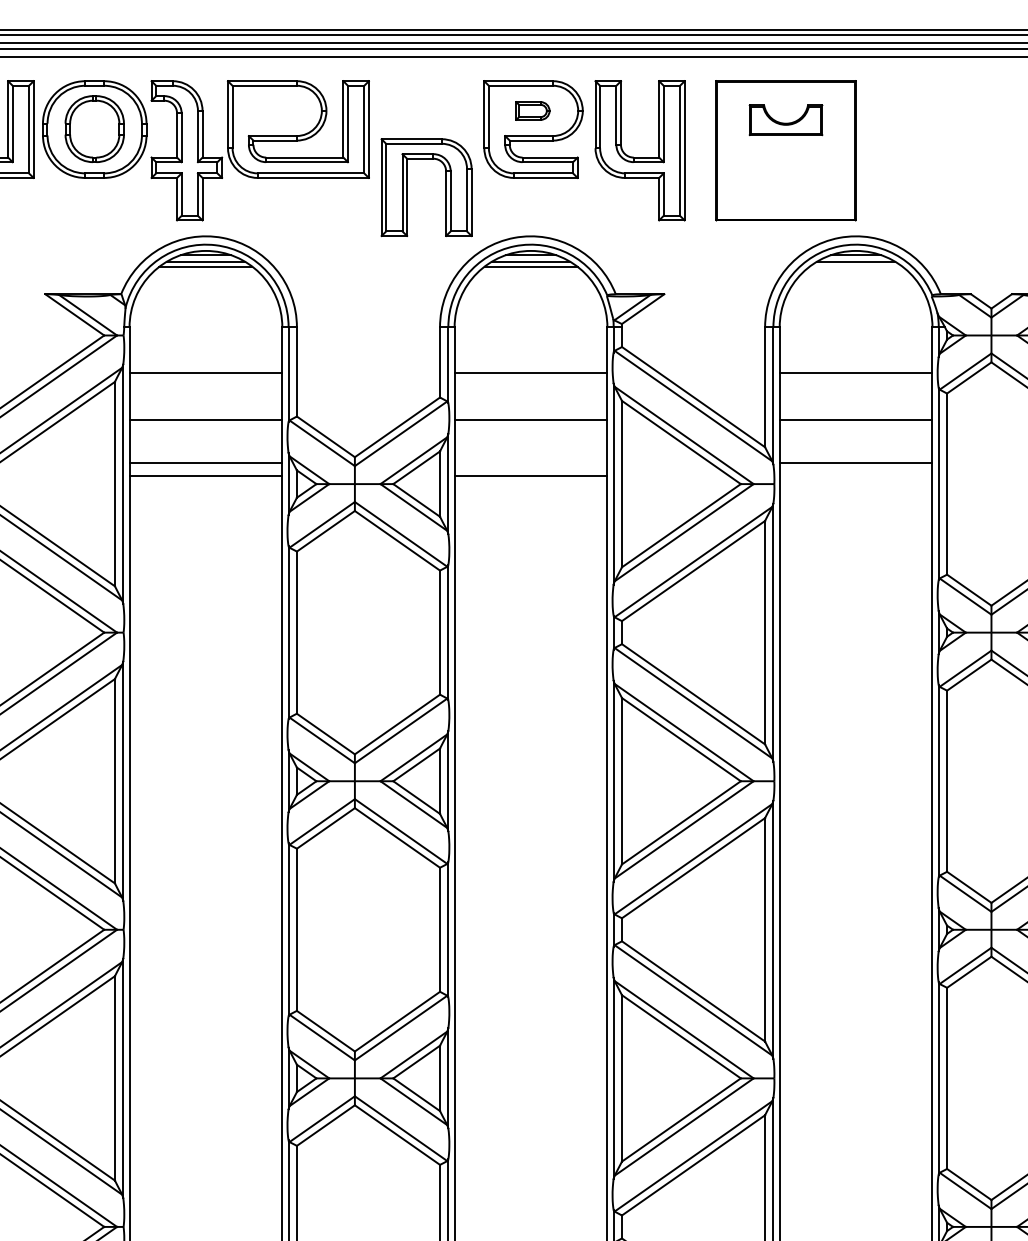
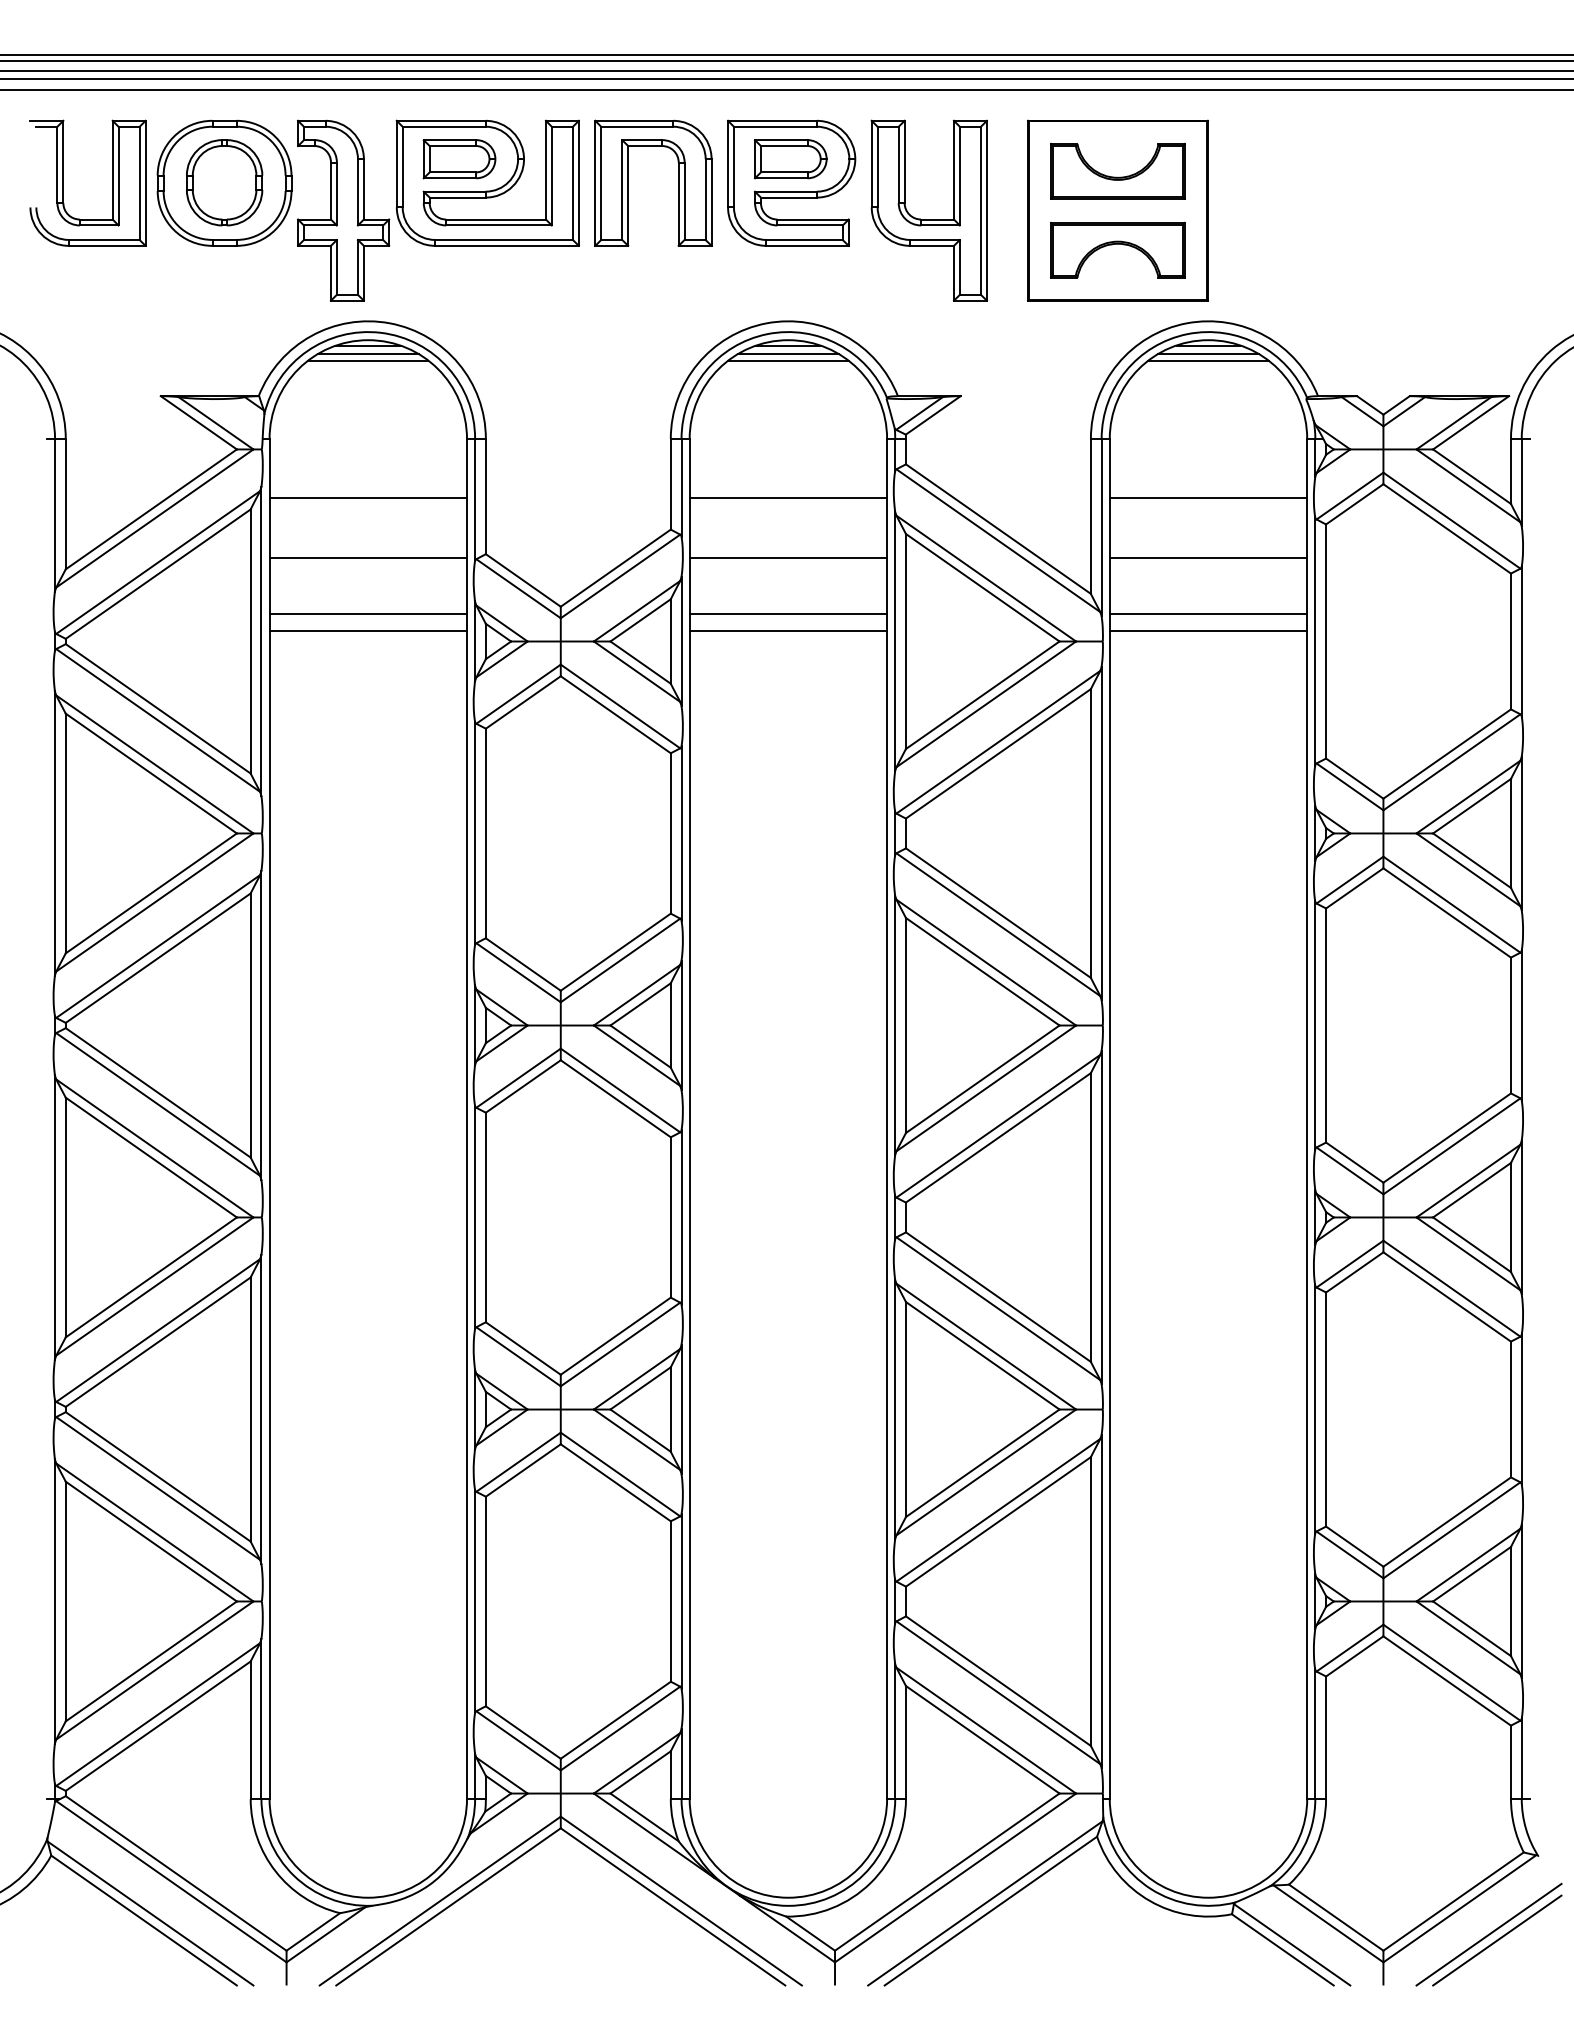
part: (276, 111) -> (459, 159), added
part: (532, 111) -> (790, 159), size x1.67
part: (785, 119) -> (1117, 170), size x1.43
part: (785, 180) -> (1117, 249), added
part: (407, 186) -> (628, 182), moved
line: (856, 266) -> (1208, 360), added
line: (531, 463) -> (788, 614), added
line: (856, 475) -> (1208, 630), added

